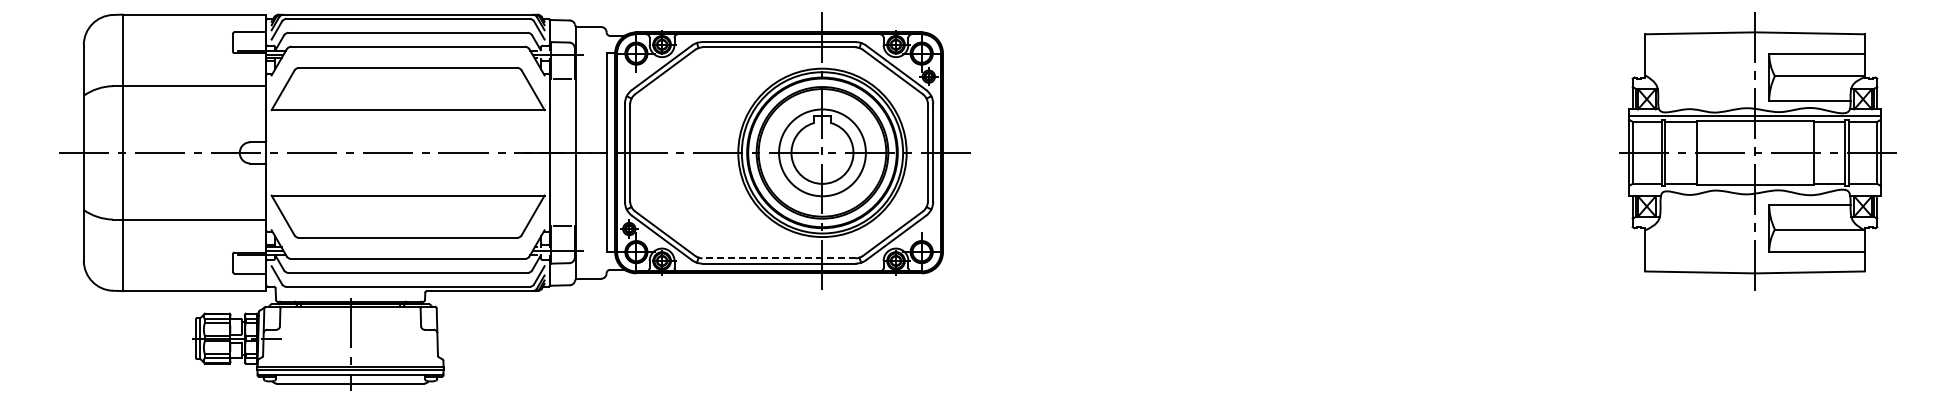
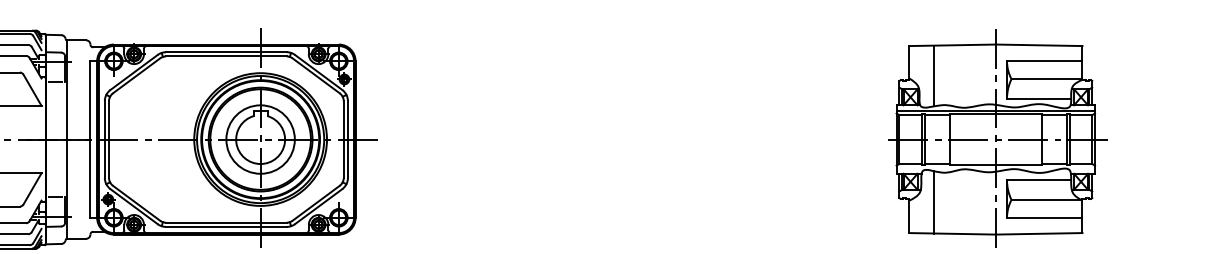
line: (1677, 71) -> (934, 75), added
line: (1677, 232) -> (934, 202), added
line: (779, 258) -> (226, 222), dashed -> solid

